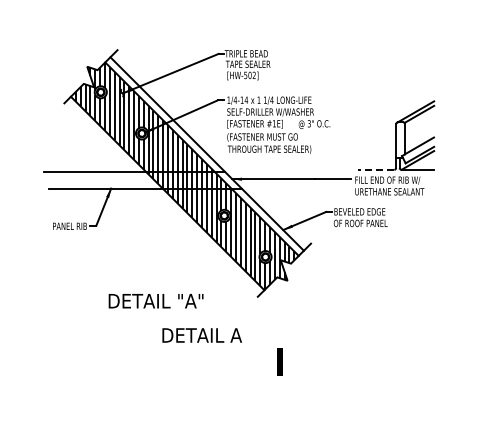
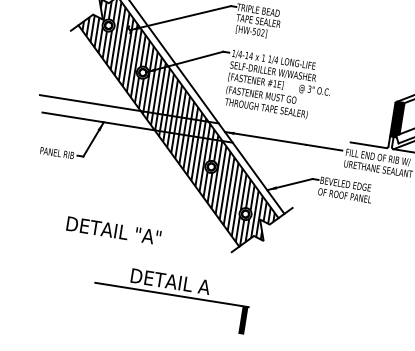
fill: (400, 139) -> (397, 119), added
line: (375, 169) -> (367, 144), dashed -> solid
text: (155, 301) -> (113, 231), moved
line: (205, 348) -> (171, 295), added

